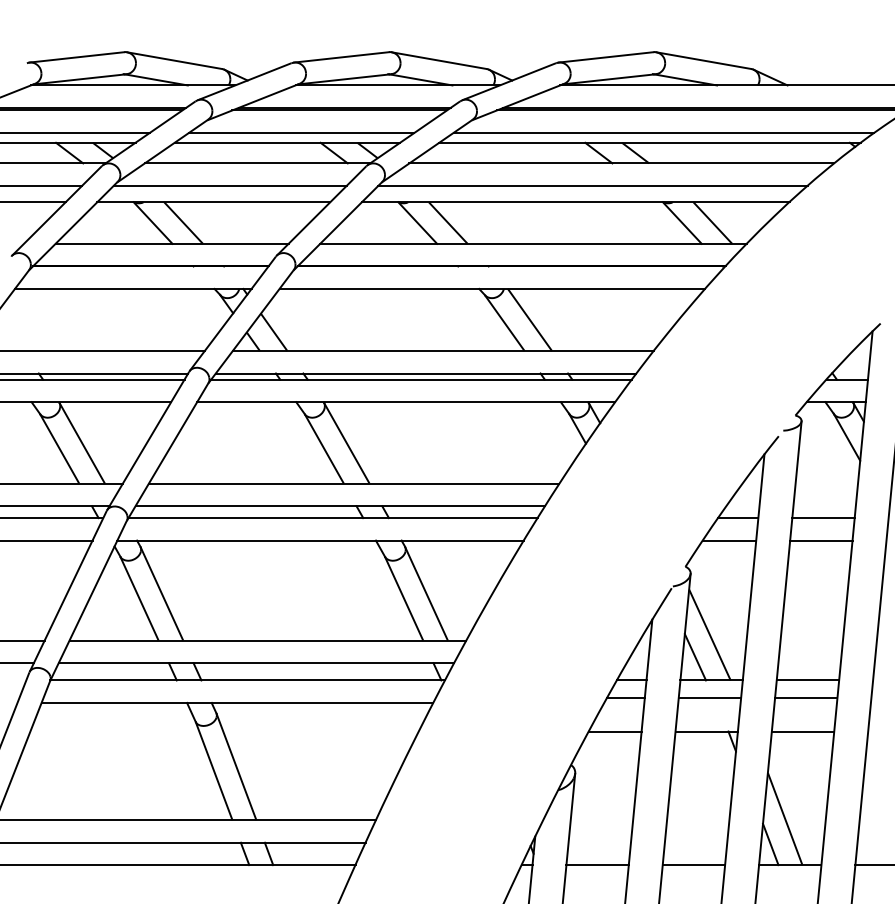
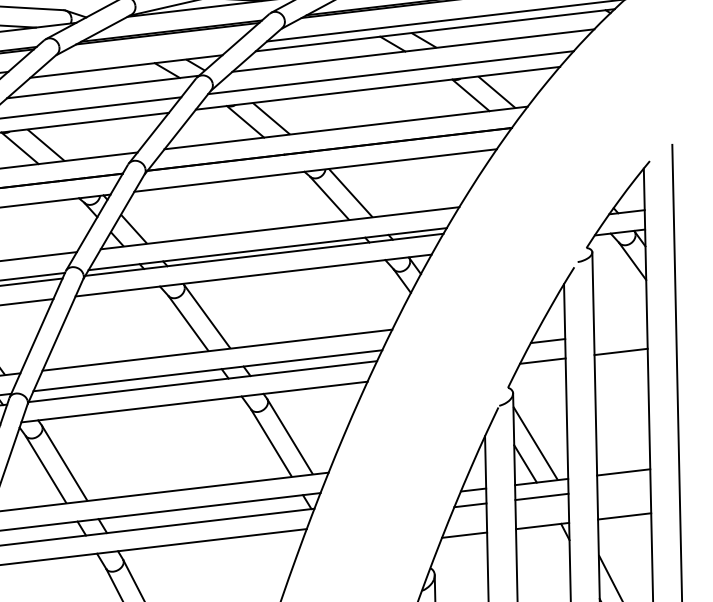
line: (301, 132) -> (137, 56), removed
line: (823, 518) -> (620, 332), removed
line: (806, 697) -> (624, 487), removed

